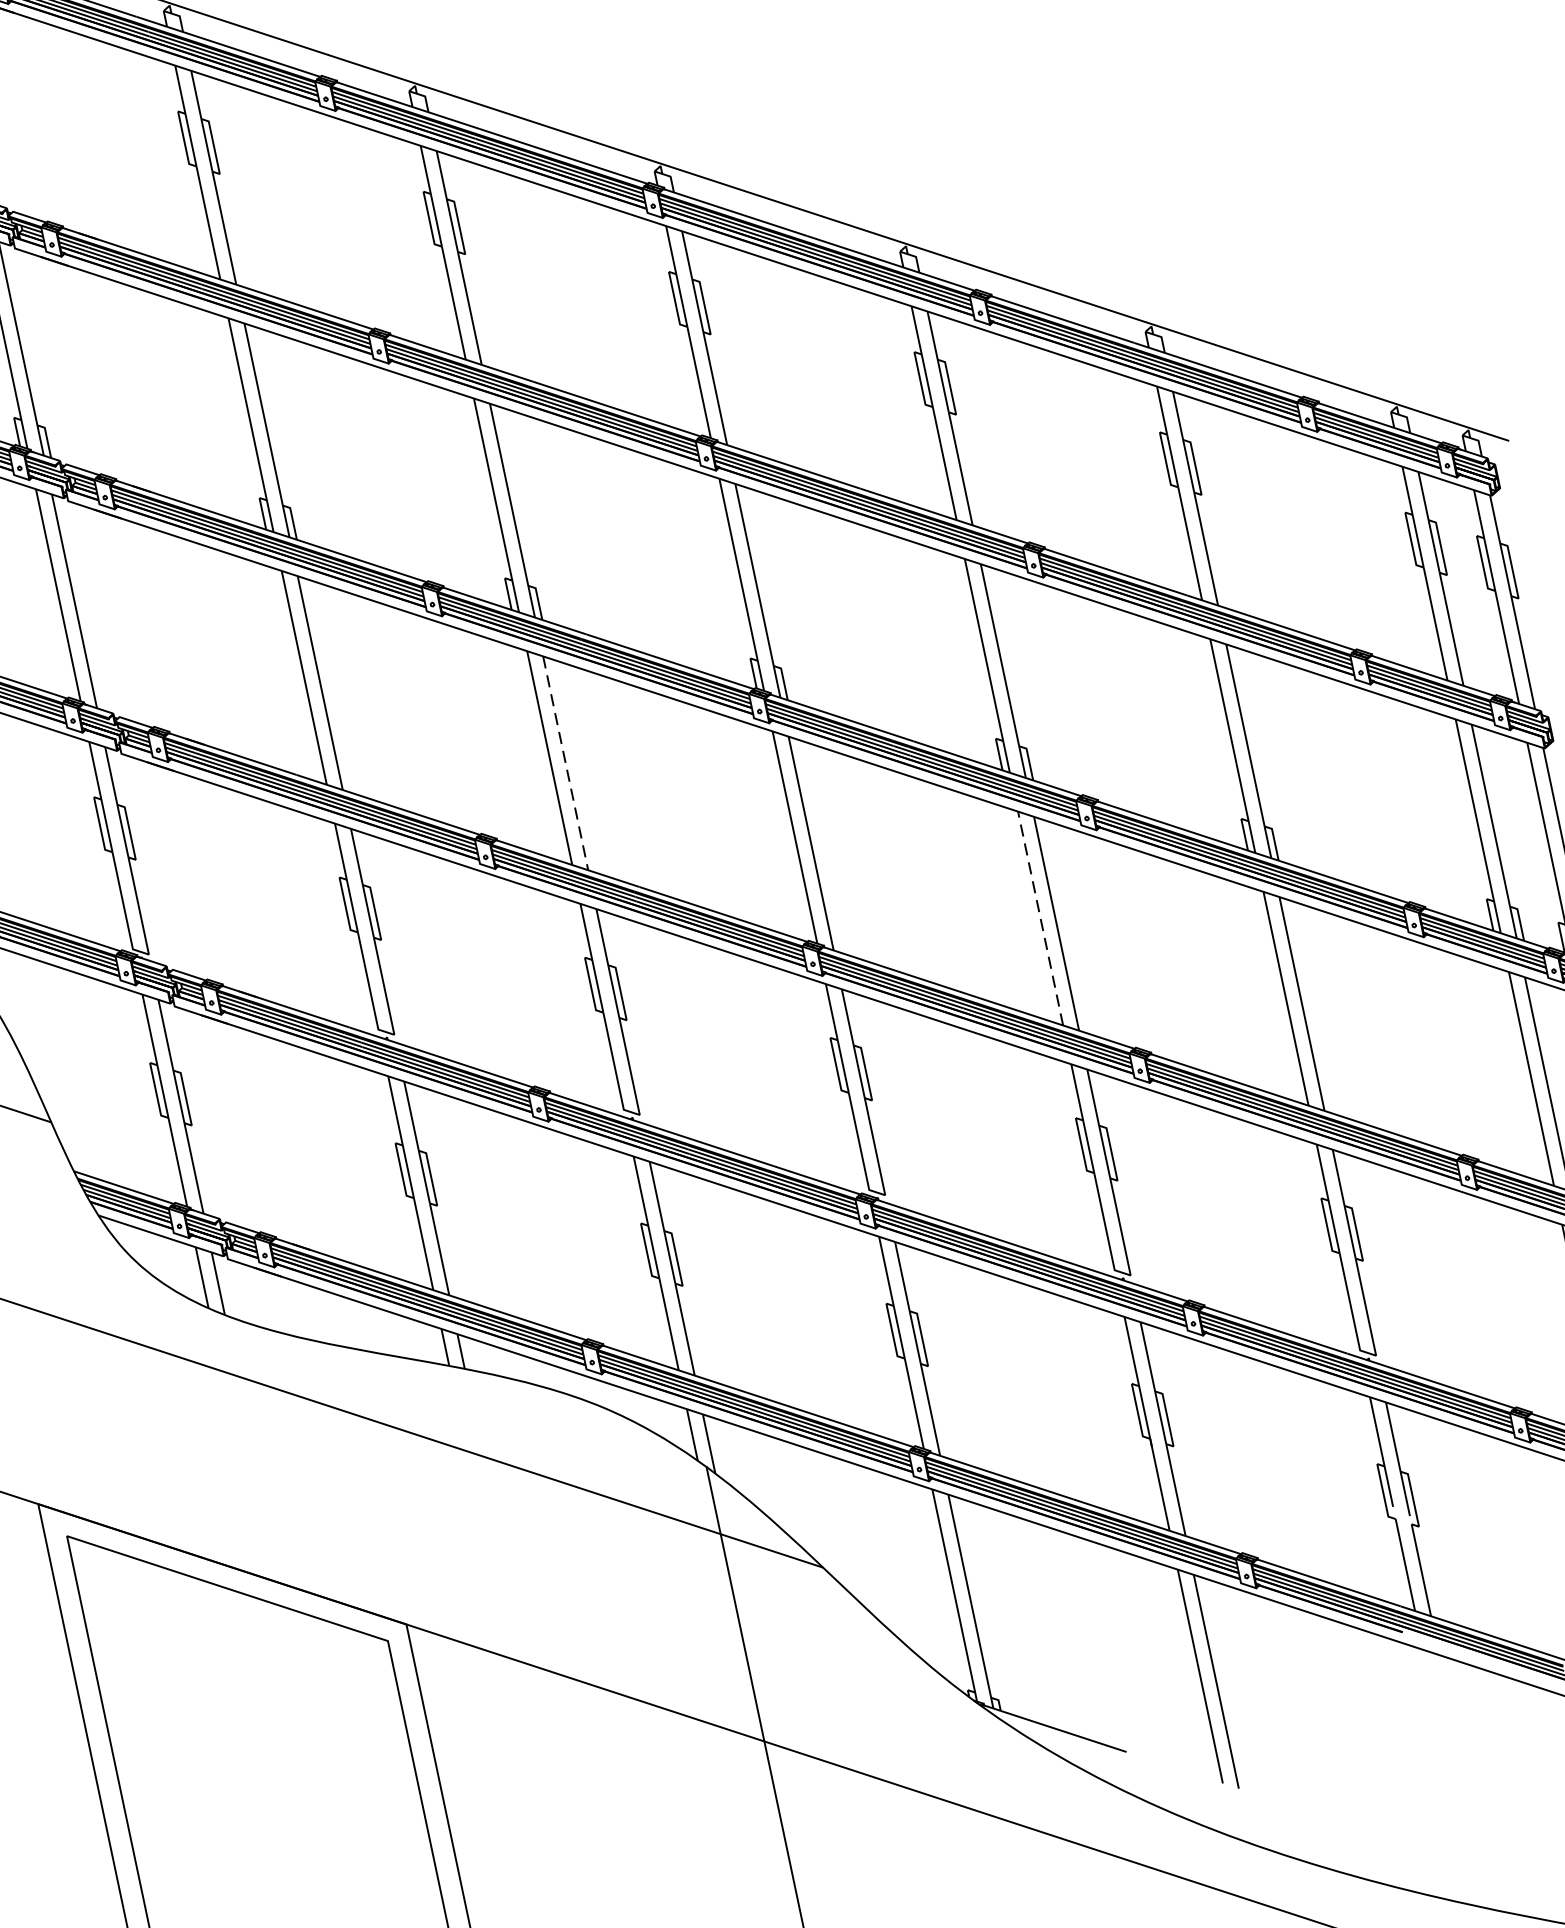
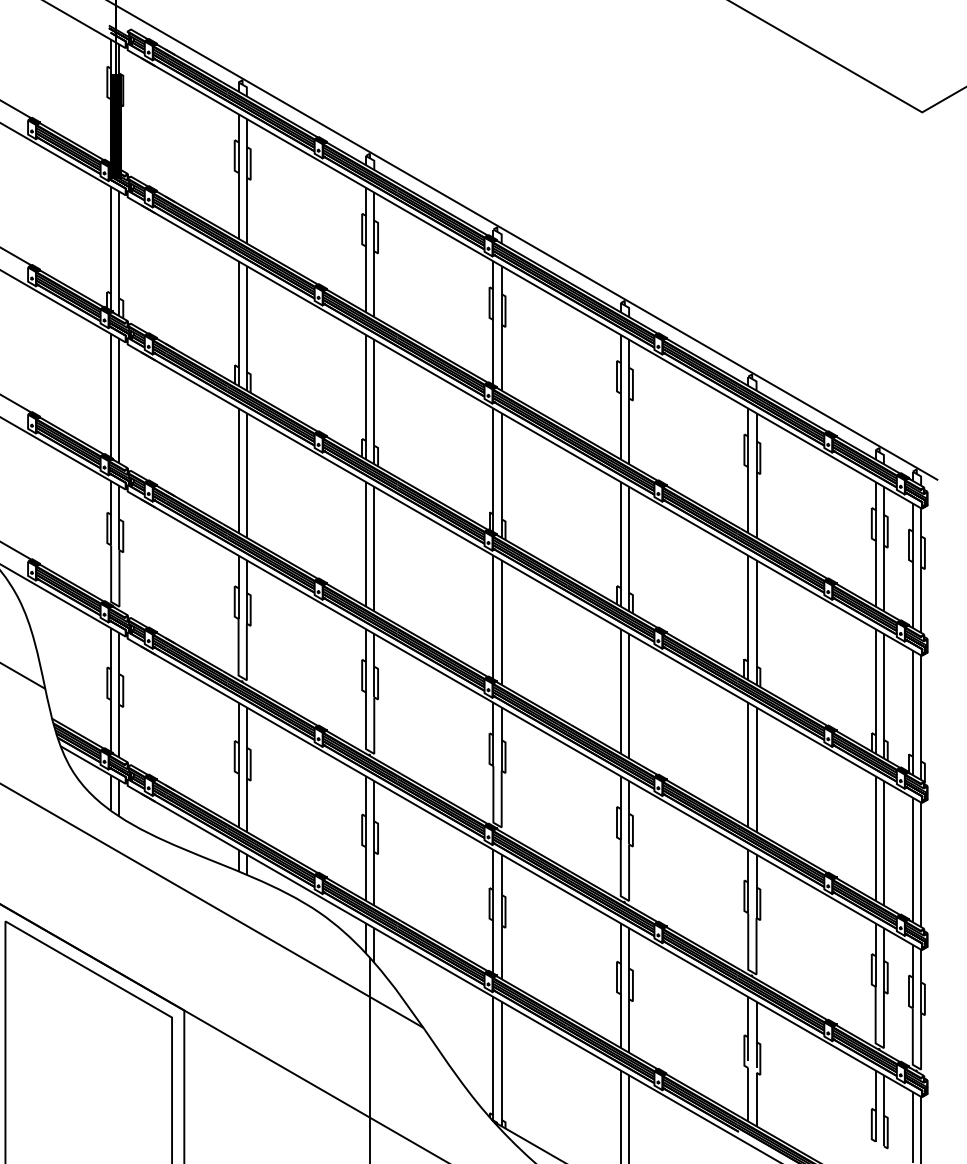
line: (566, 763) -> (374, 549), dashed -> solid
line: (1039, 917) -> (620, 690), dashed -> solid

